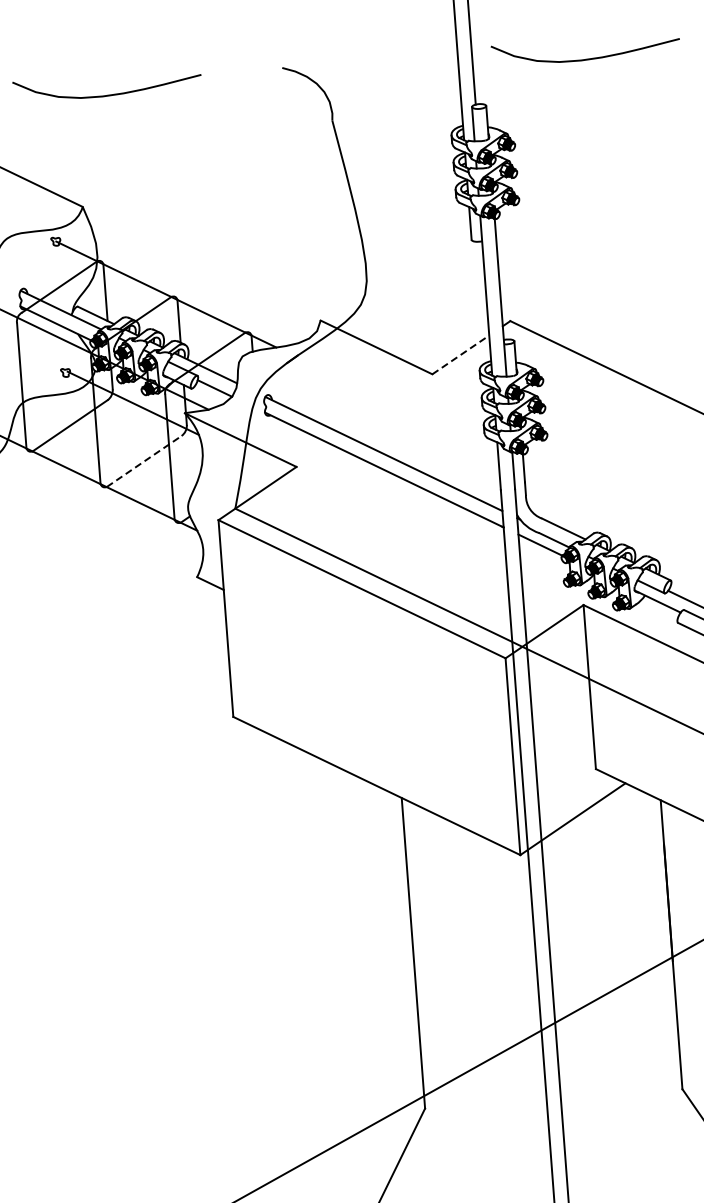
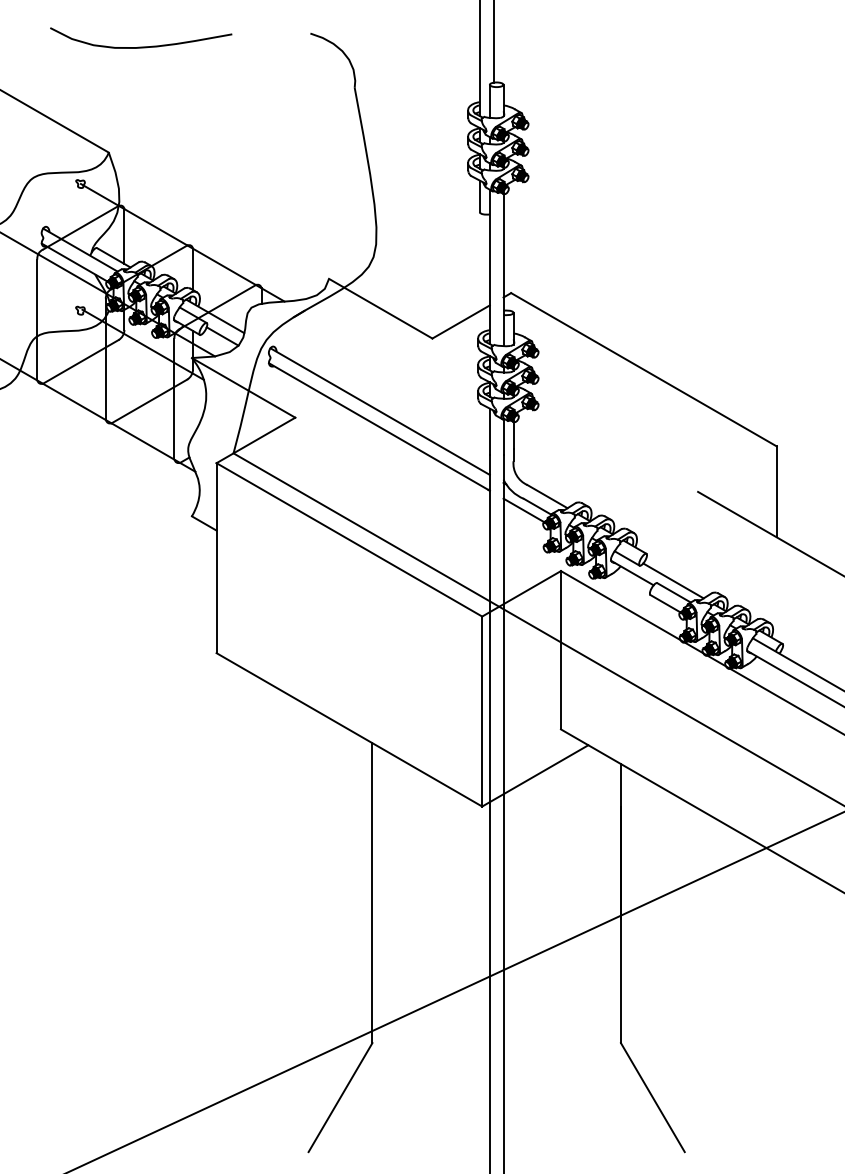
curve: (586, 58) -> (603, 46), removed
line: (461, 354) -> (461, 321), dashed -> solid
line: (144, 461) -> (149, 401), dashed -> solid

